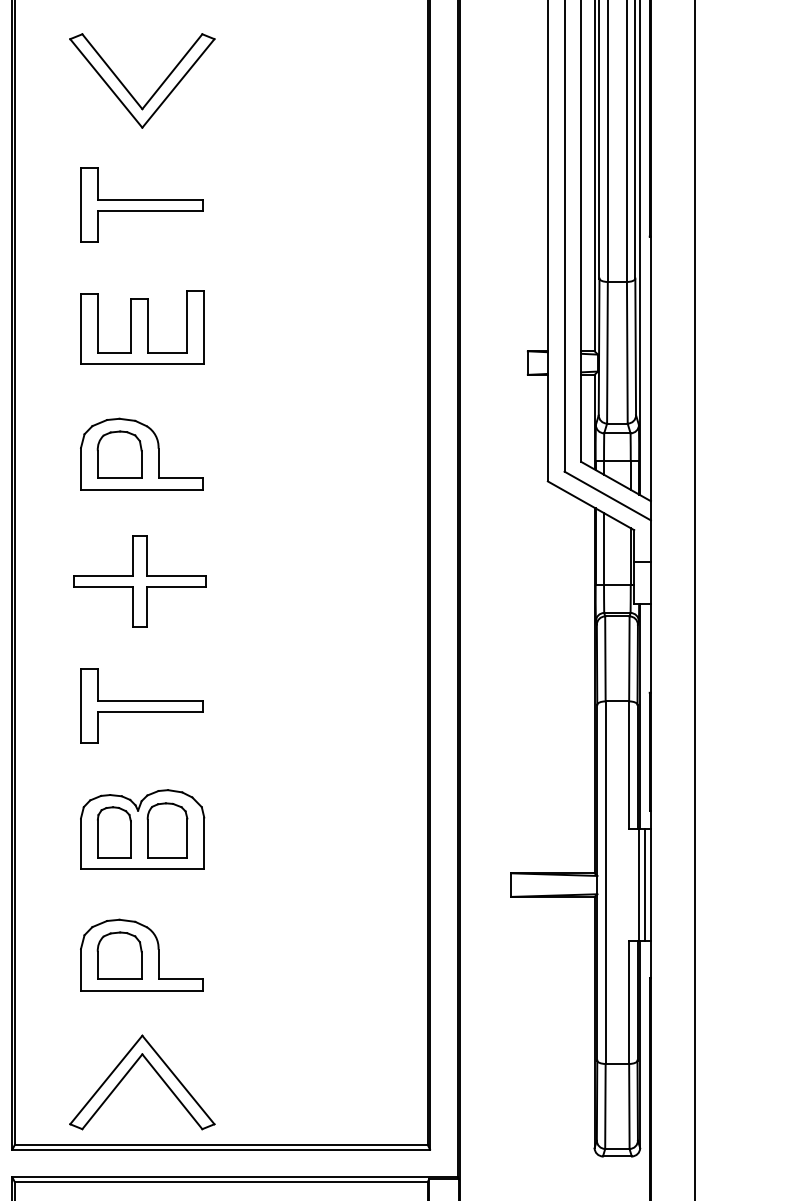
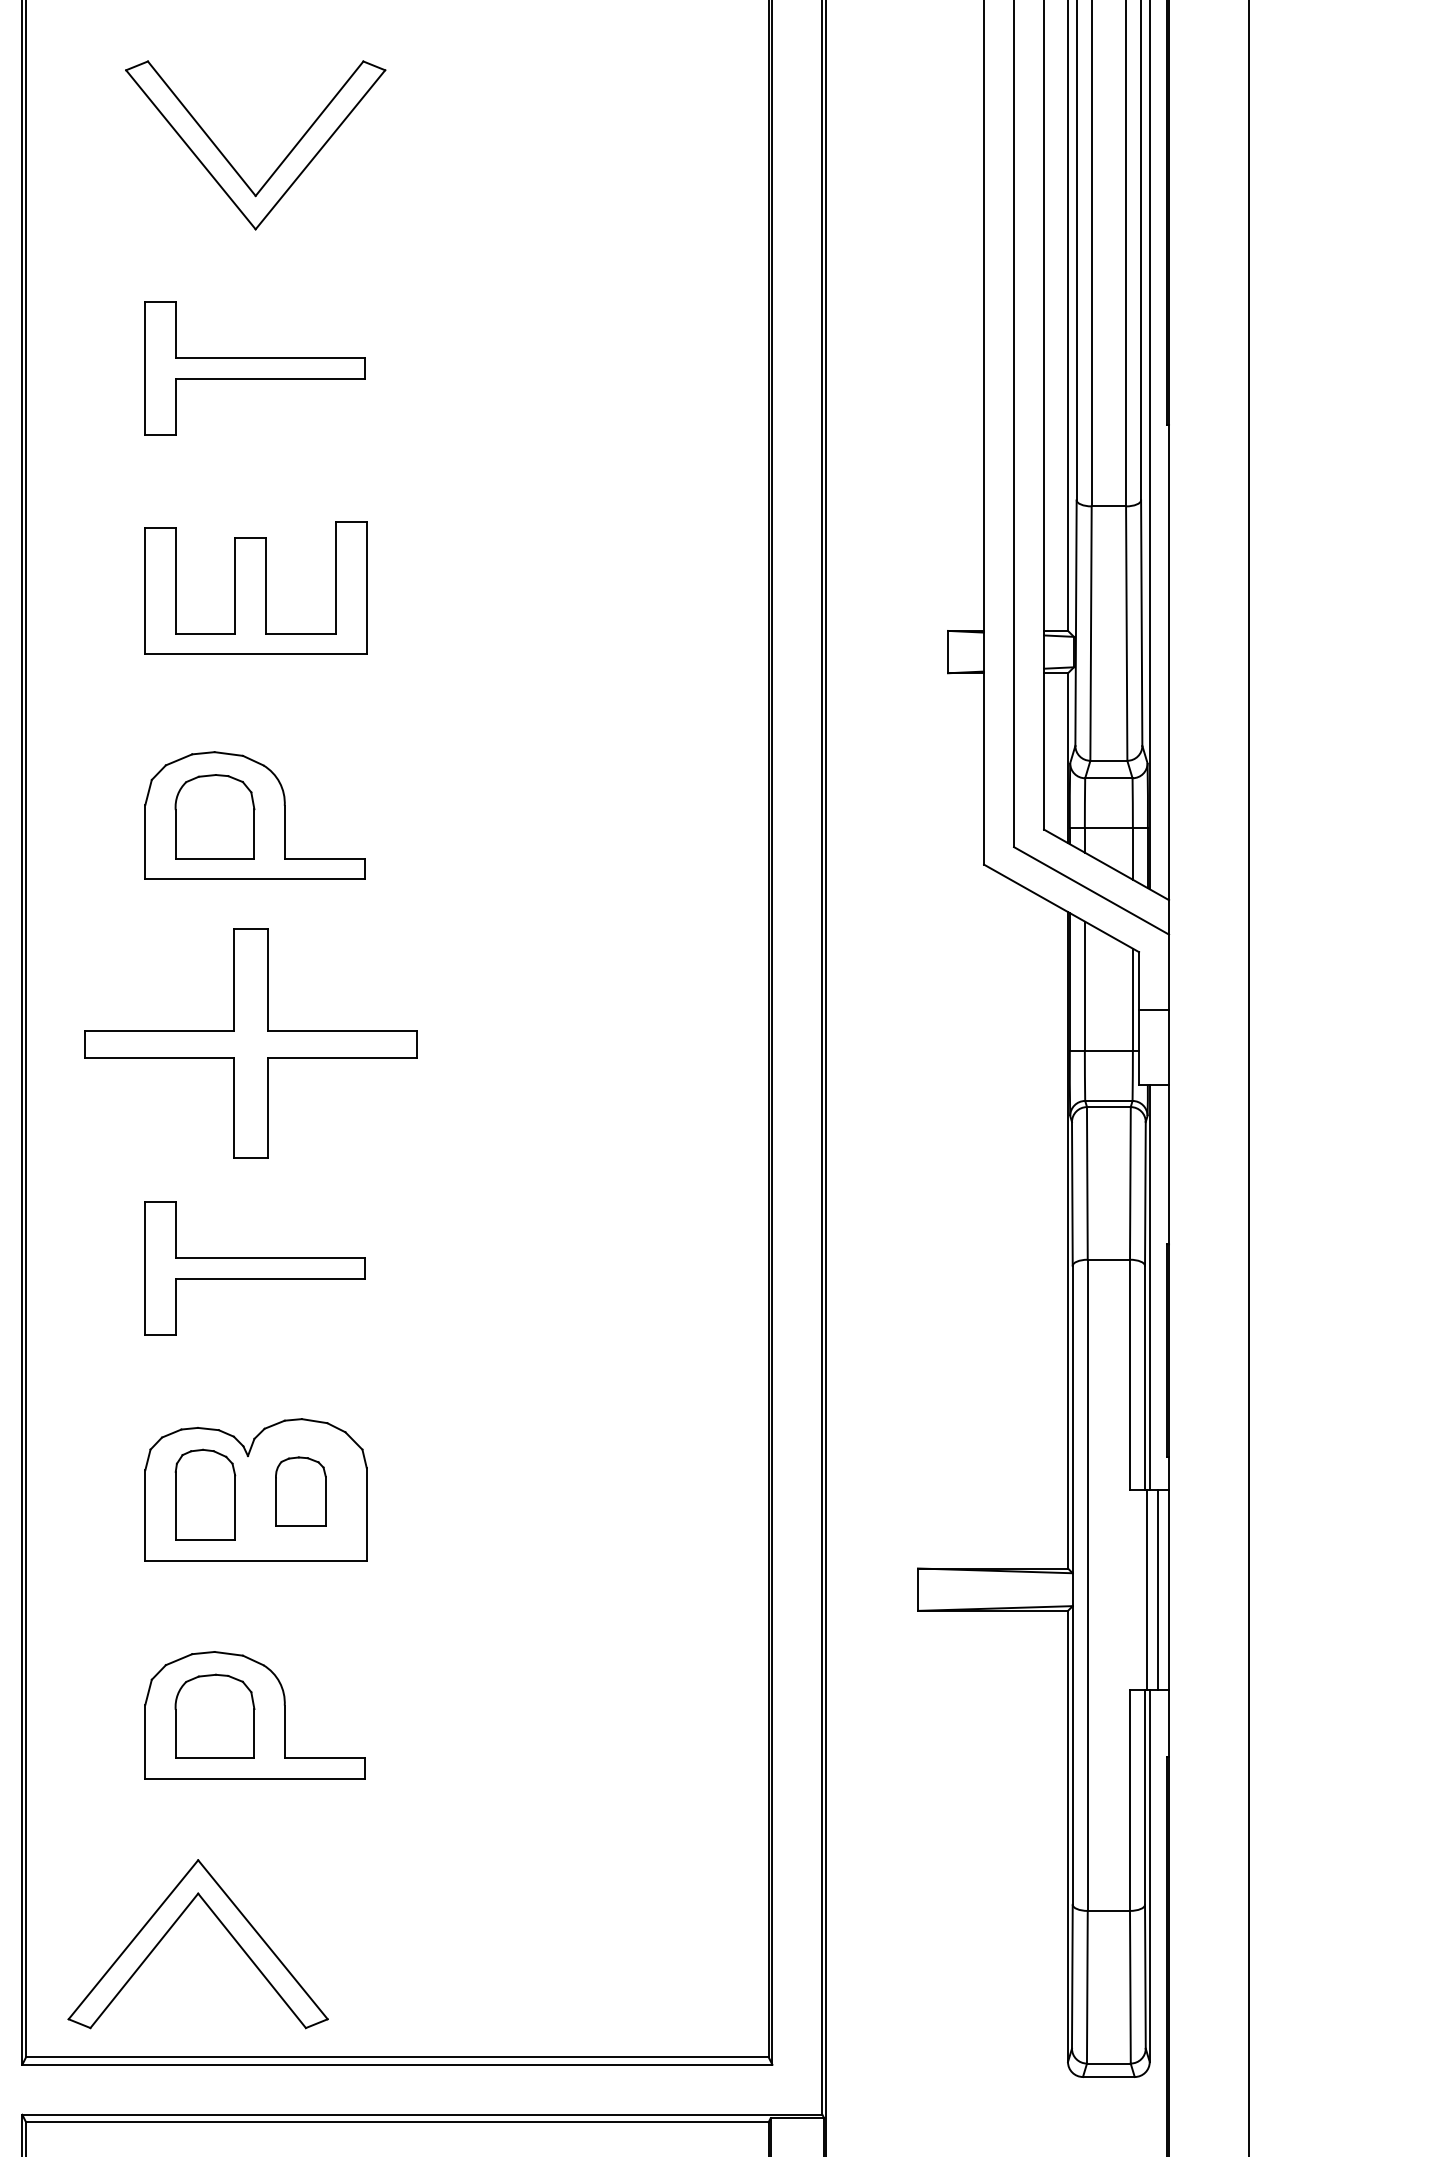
part: (139, 581) -> (250, 1044), size x1.4
part: (167, 830) -> (300, 1491), size x0.7
part: (154, 1071) -> (219, 1924), moved

